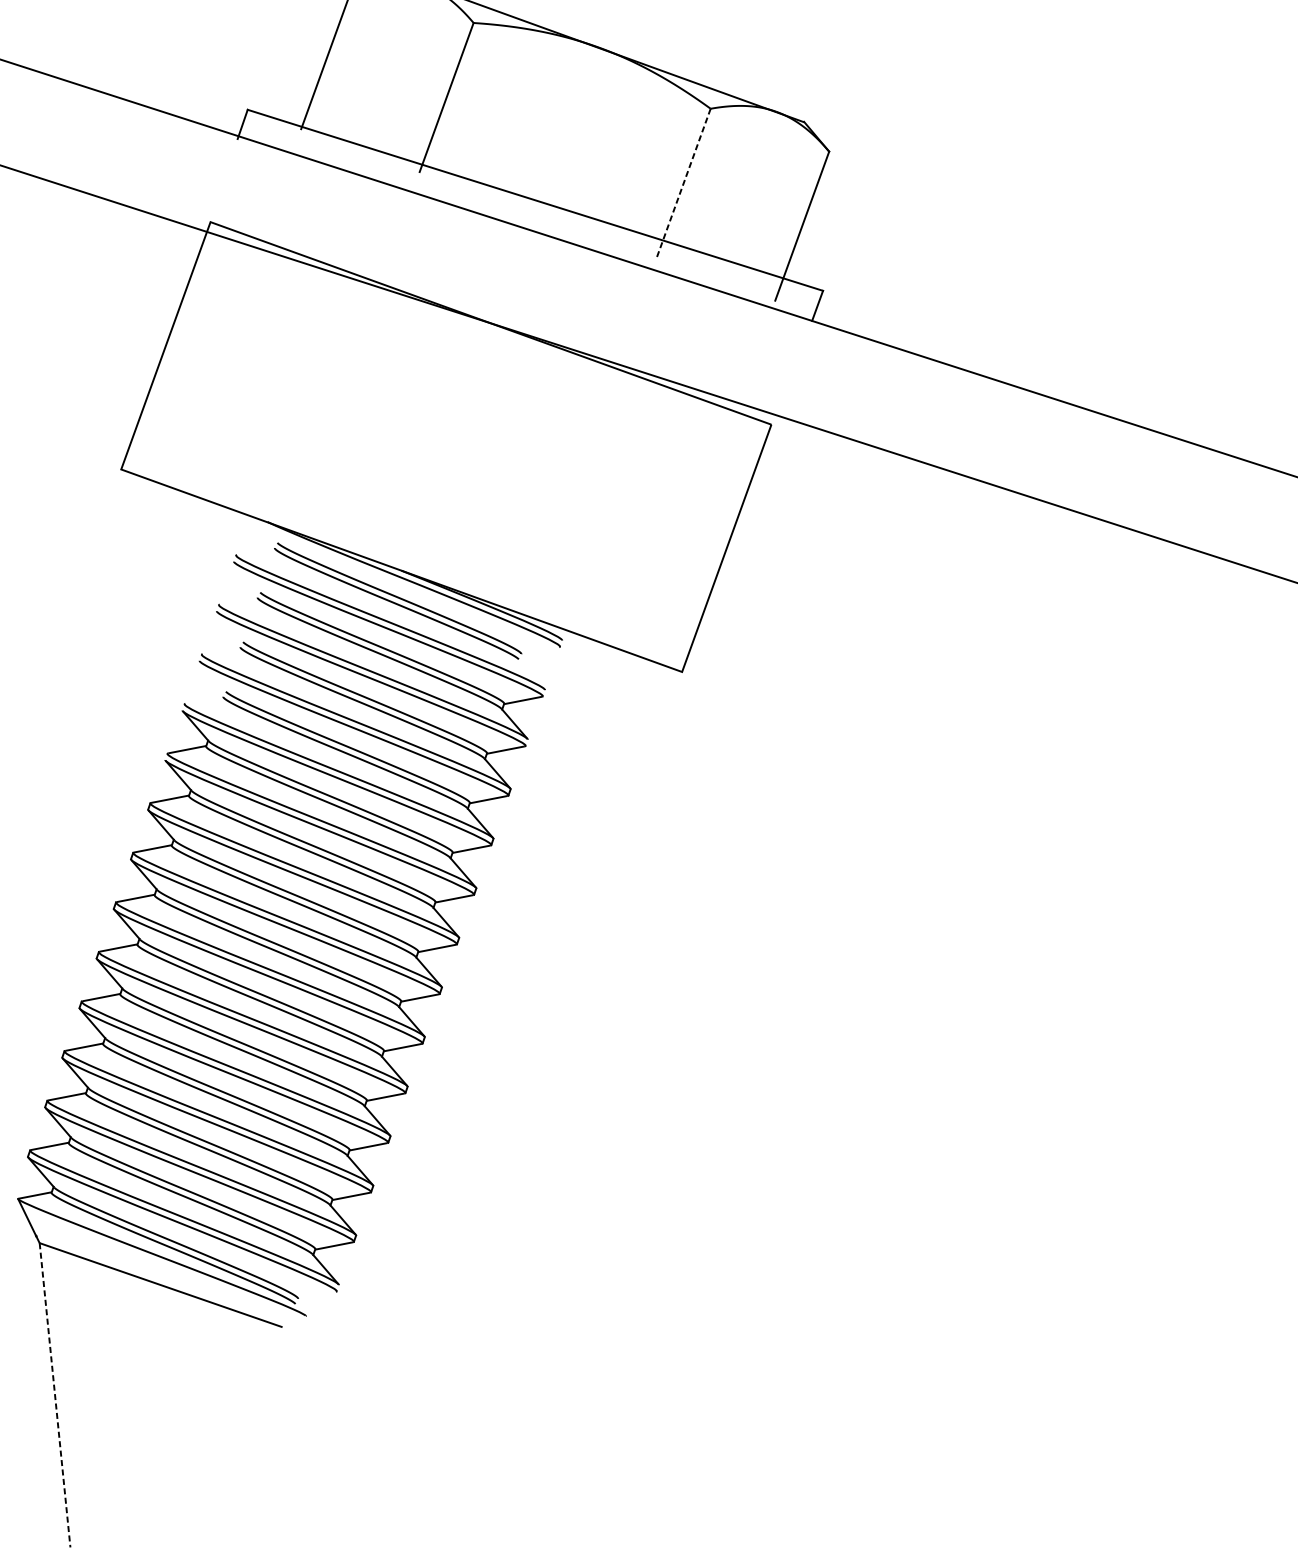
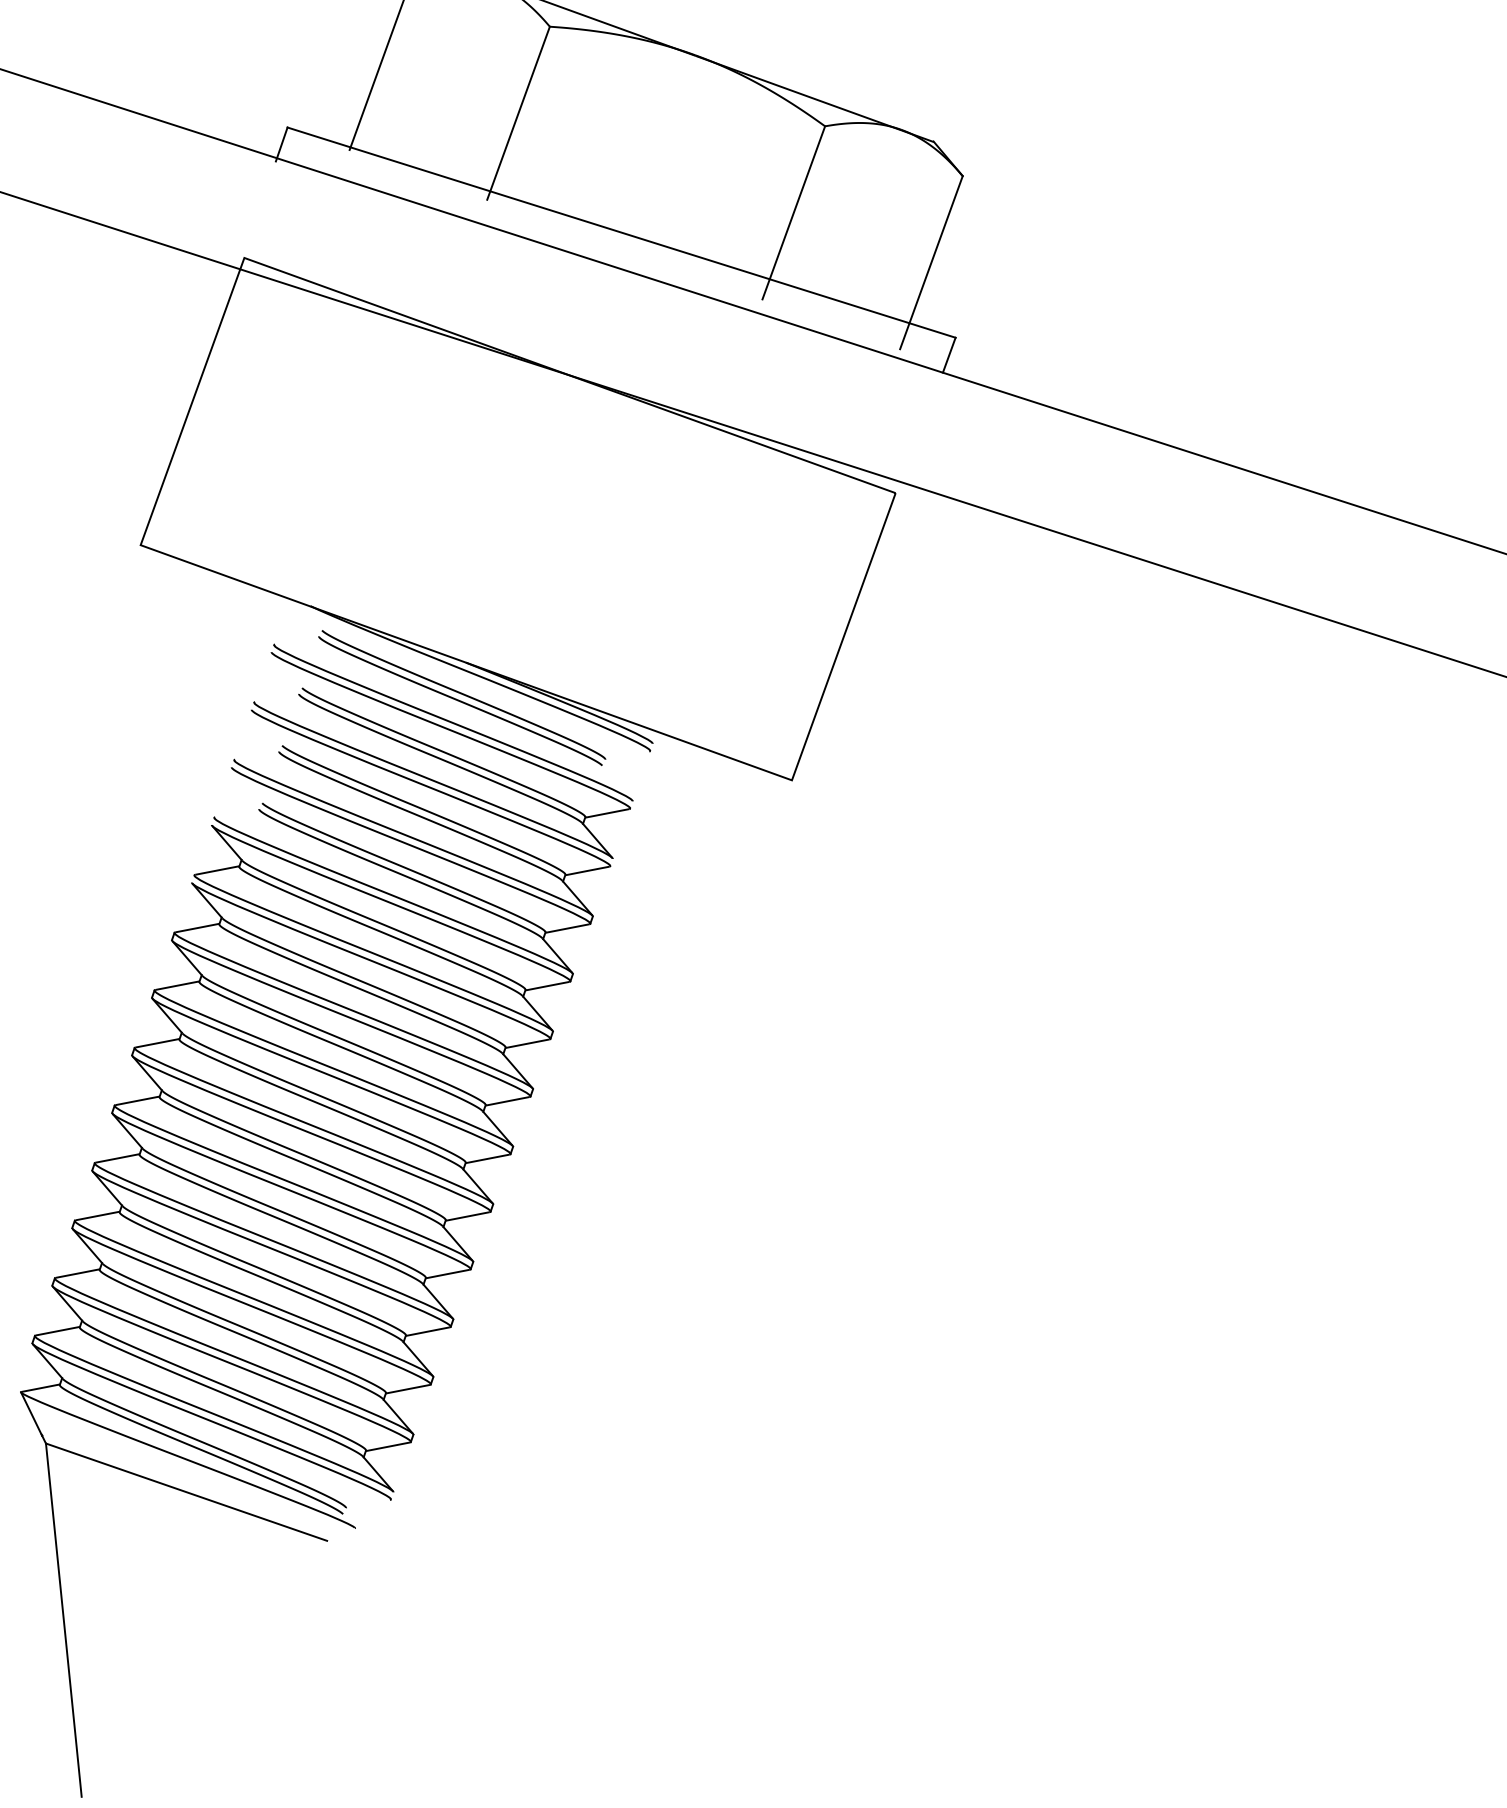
line: (683, 183) -> (793, 213), dashed -> solid
line: (54, 1395) -> (63, 1620), dashed -> solid

